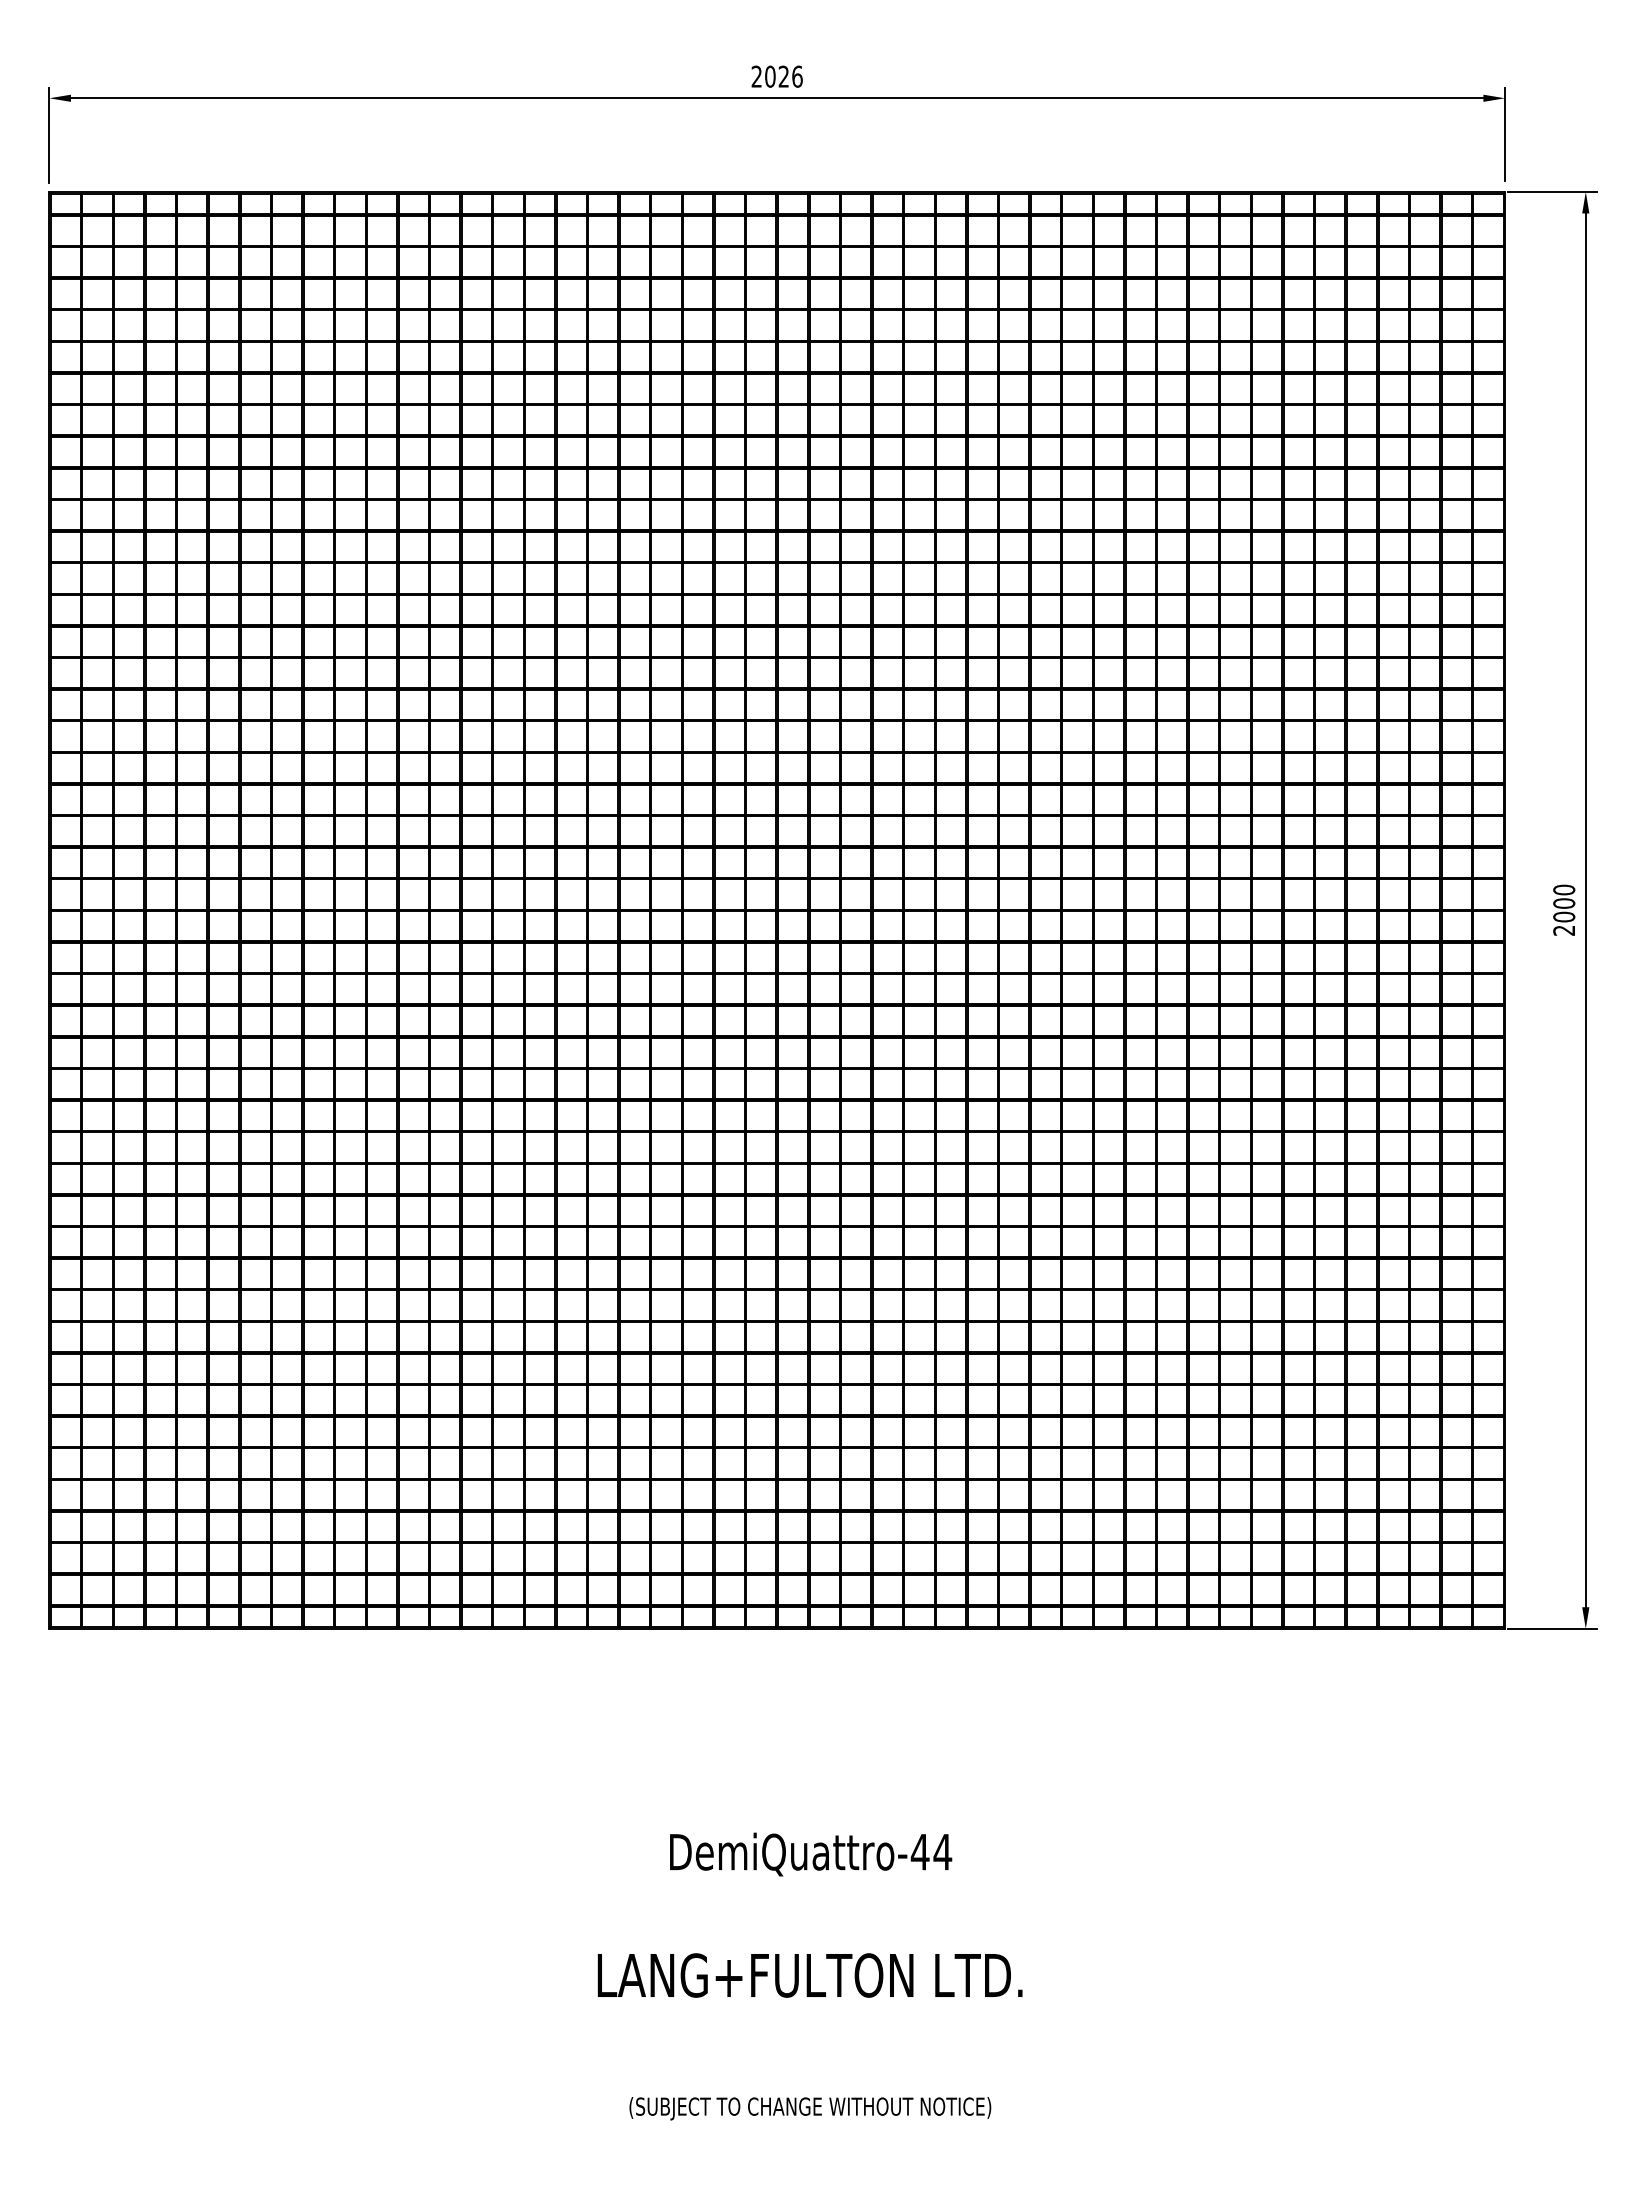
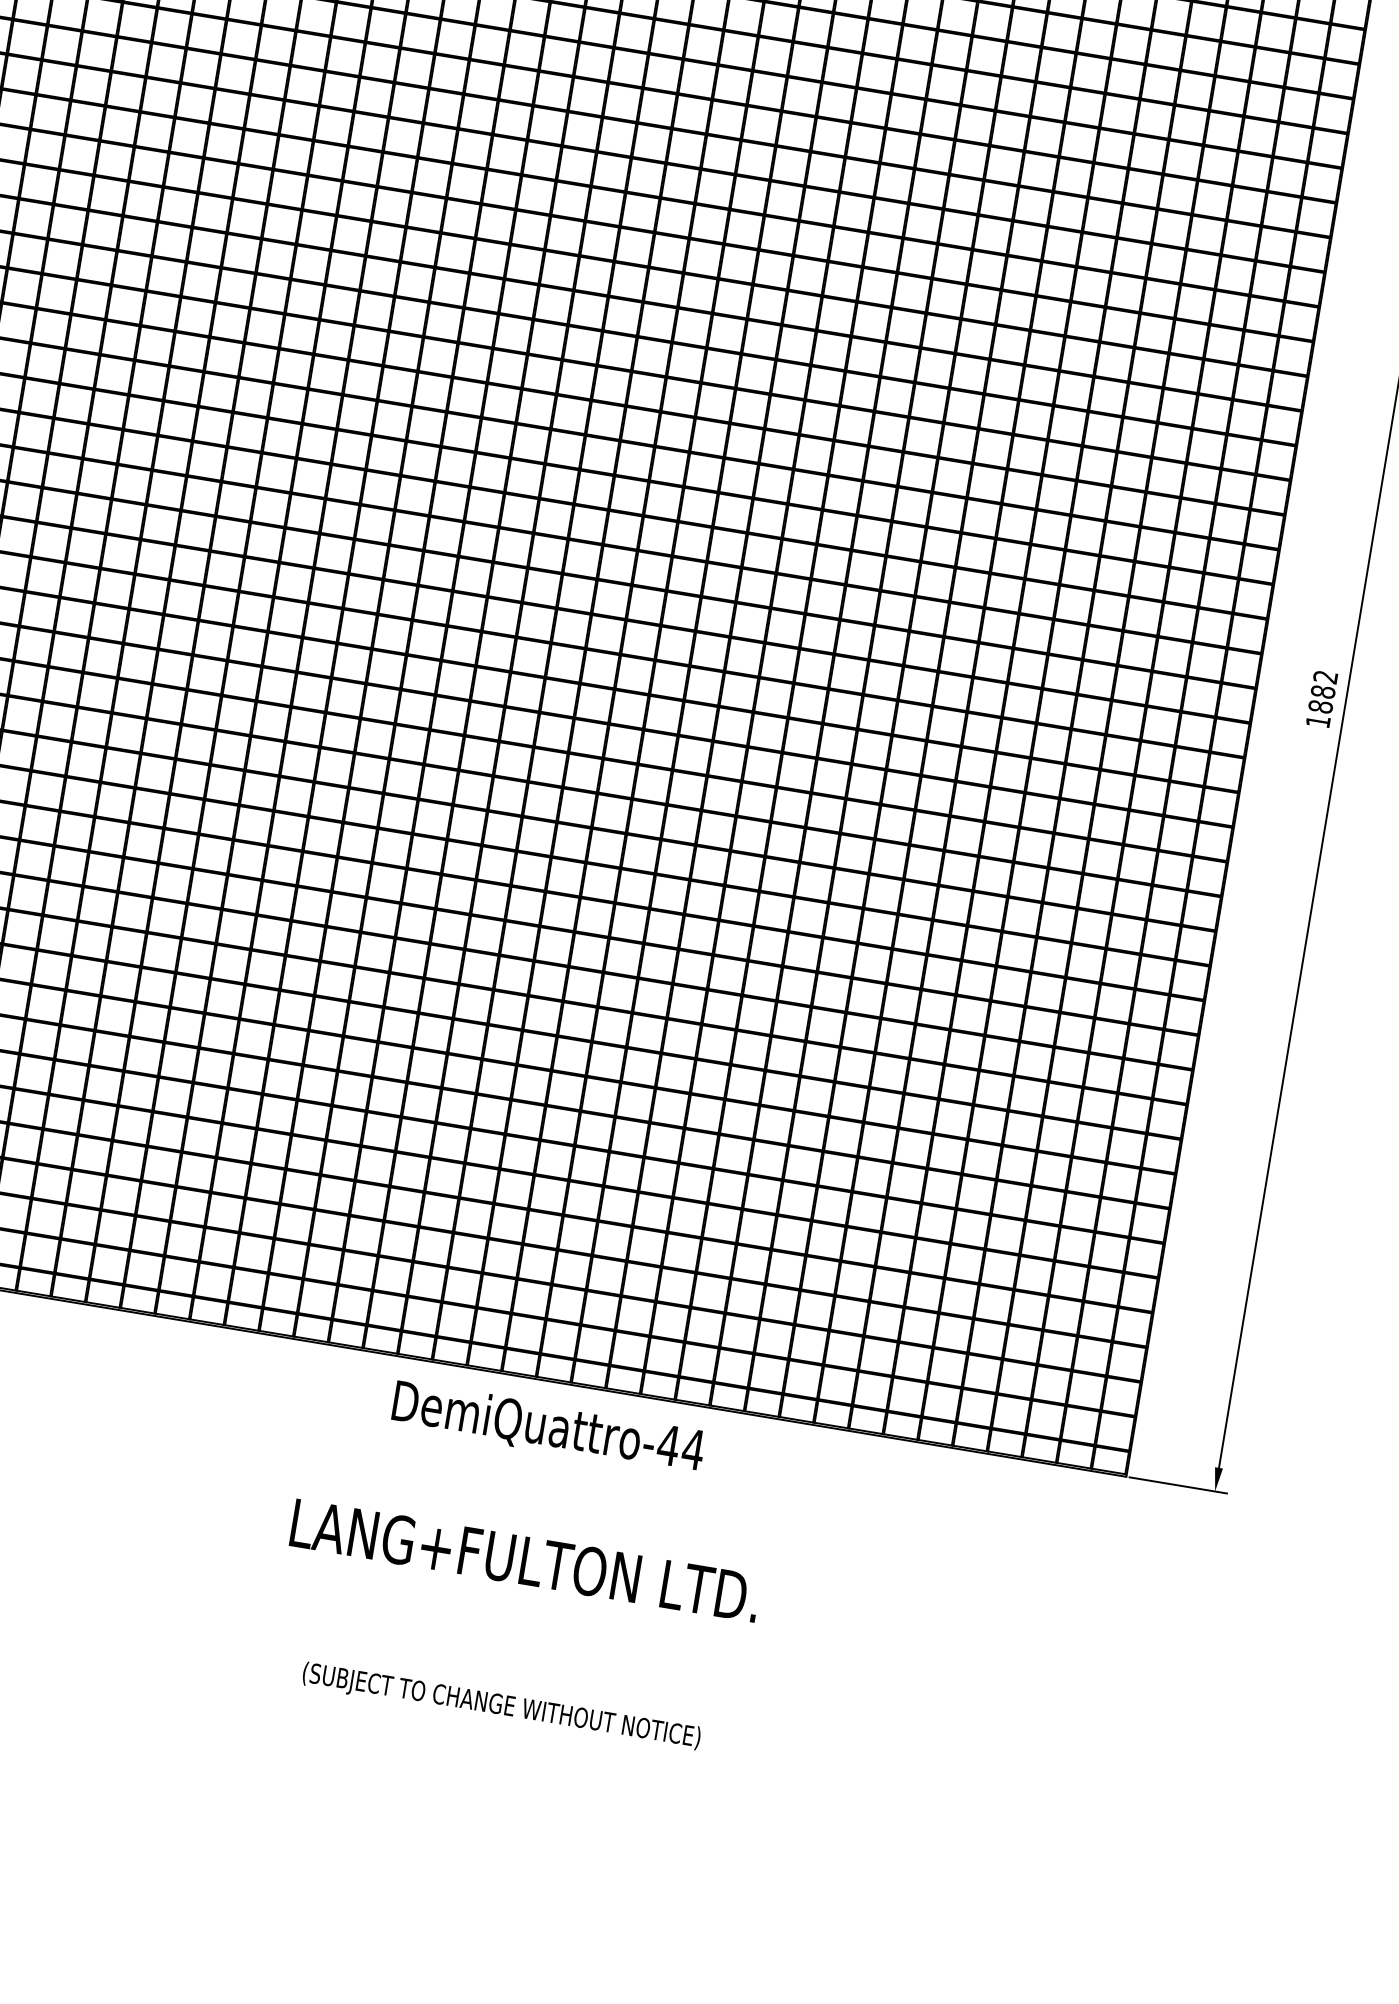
text: (1564, 909) -> (1322, 698), 2000 -> 1882
text: (809, 1976) -> (524, 1561), moved

